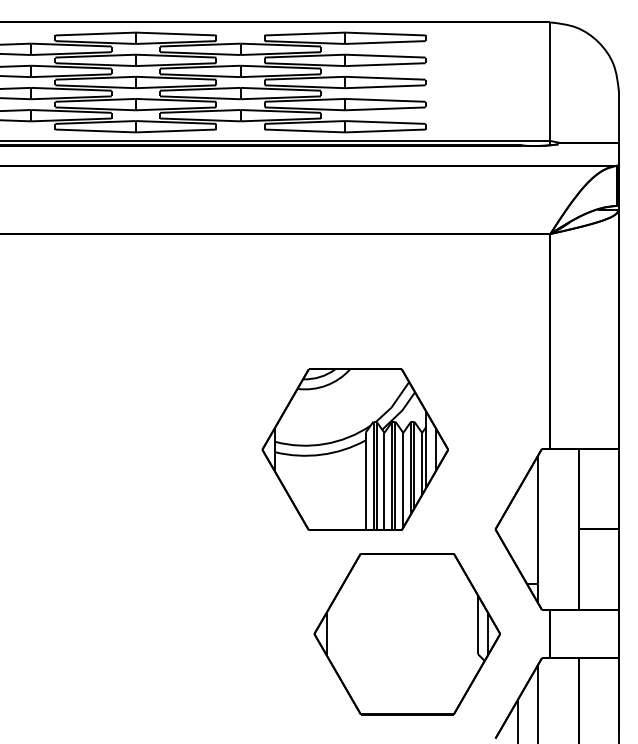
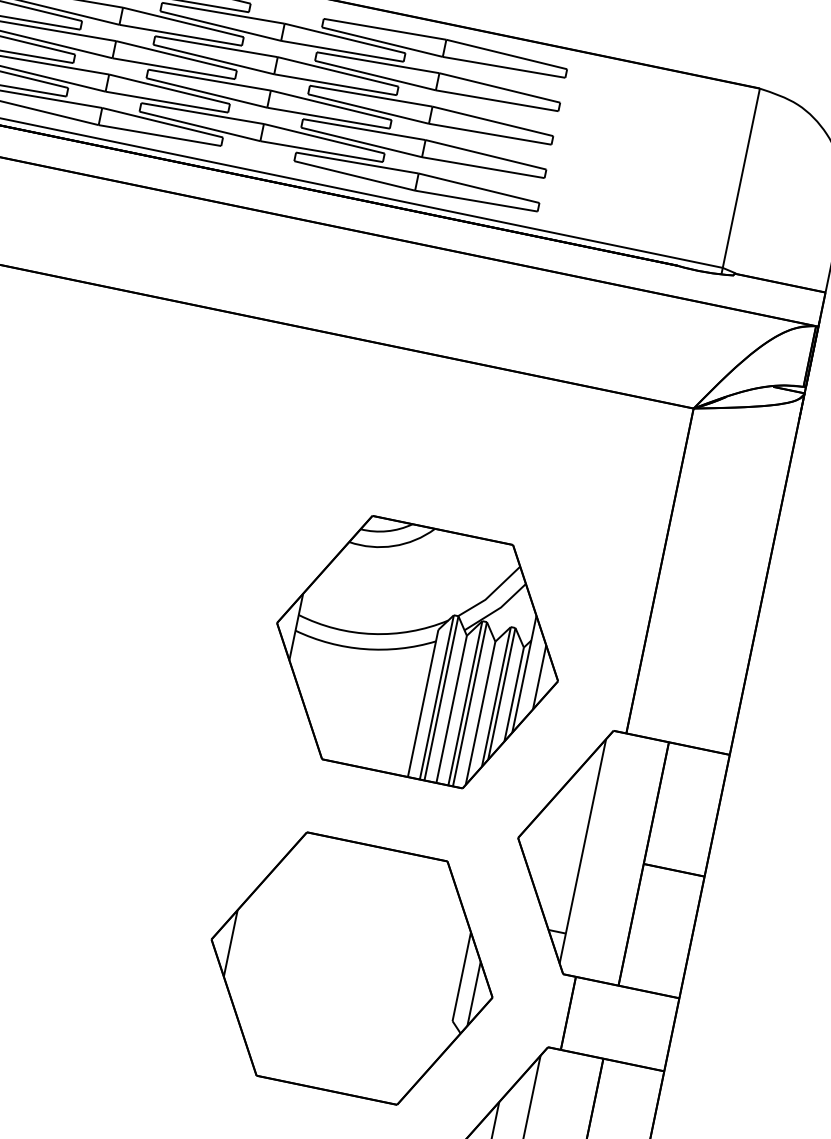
part: (354, 449) -> (416, 651), moved

